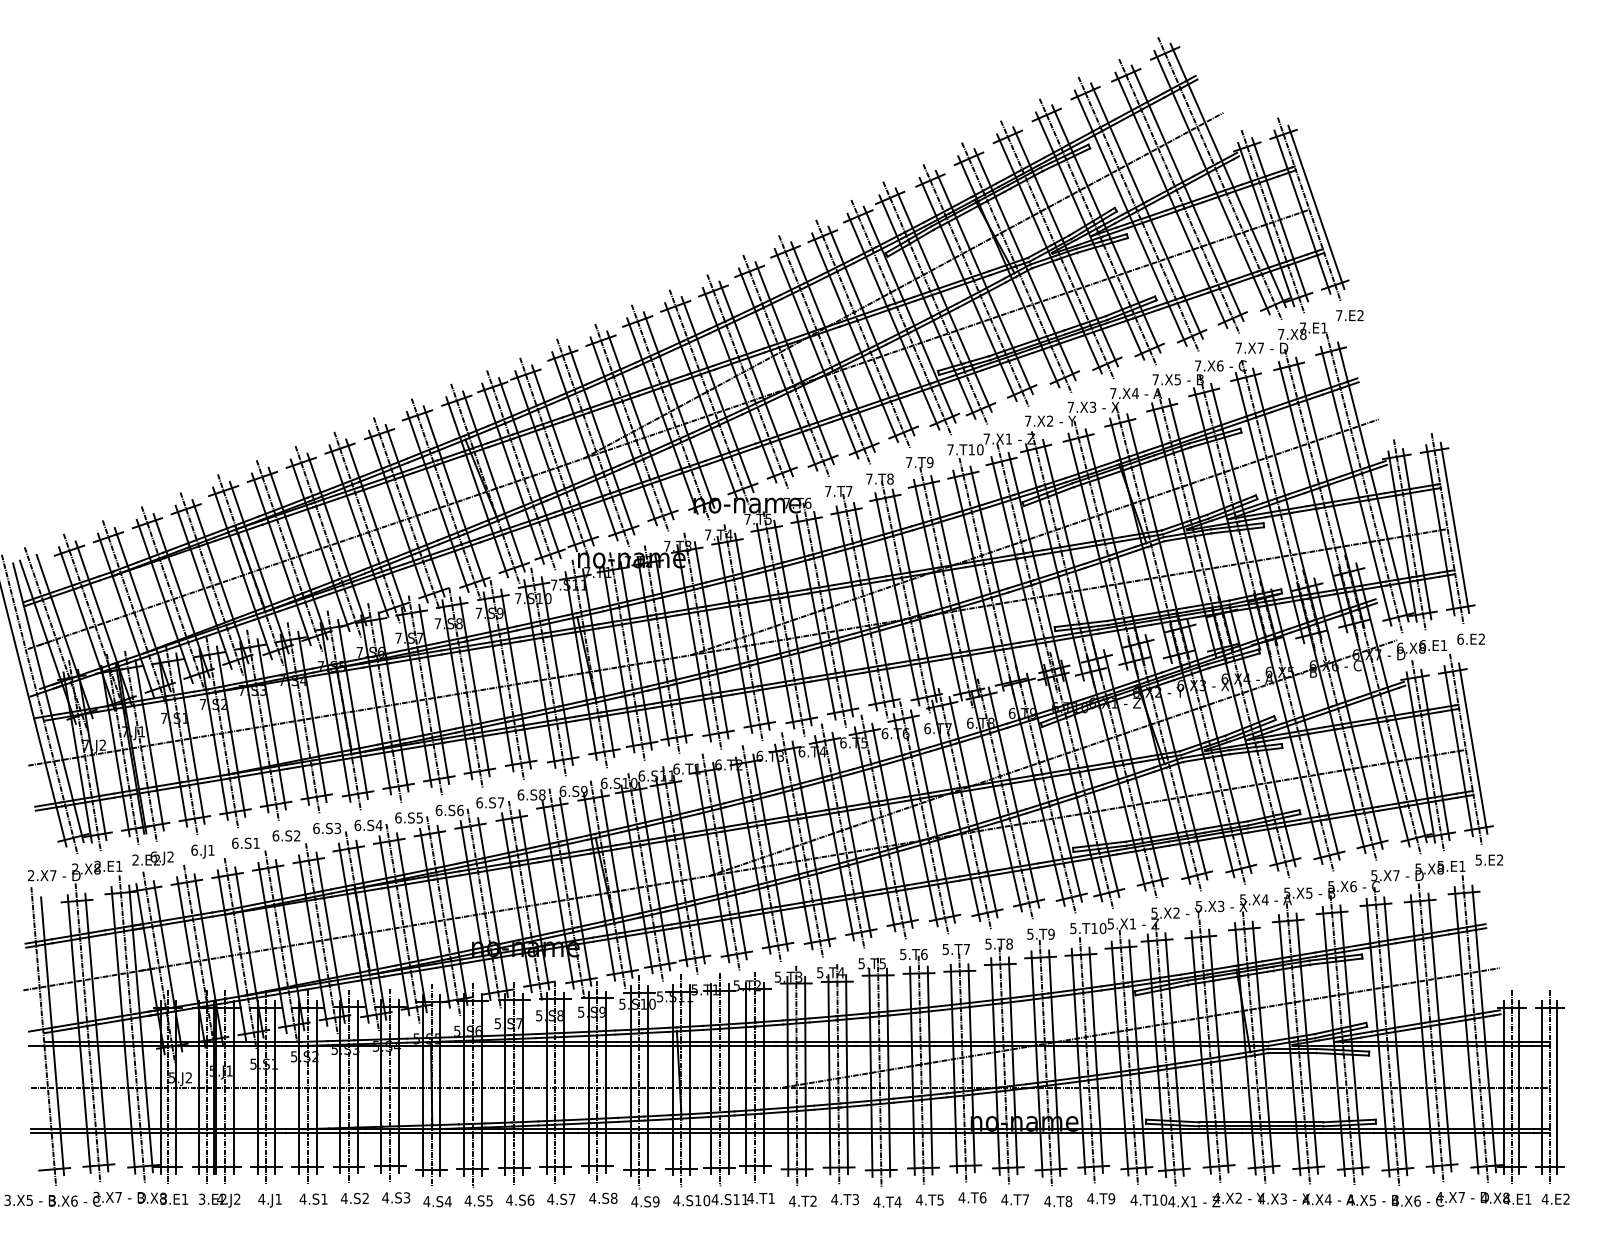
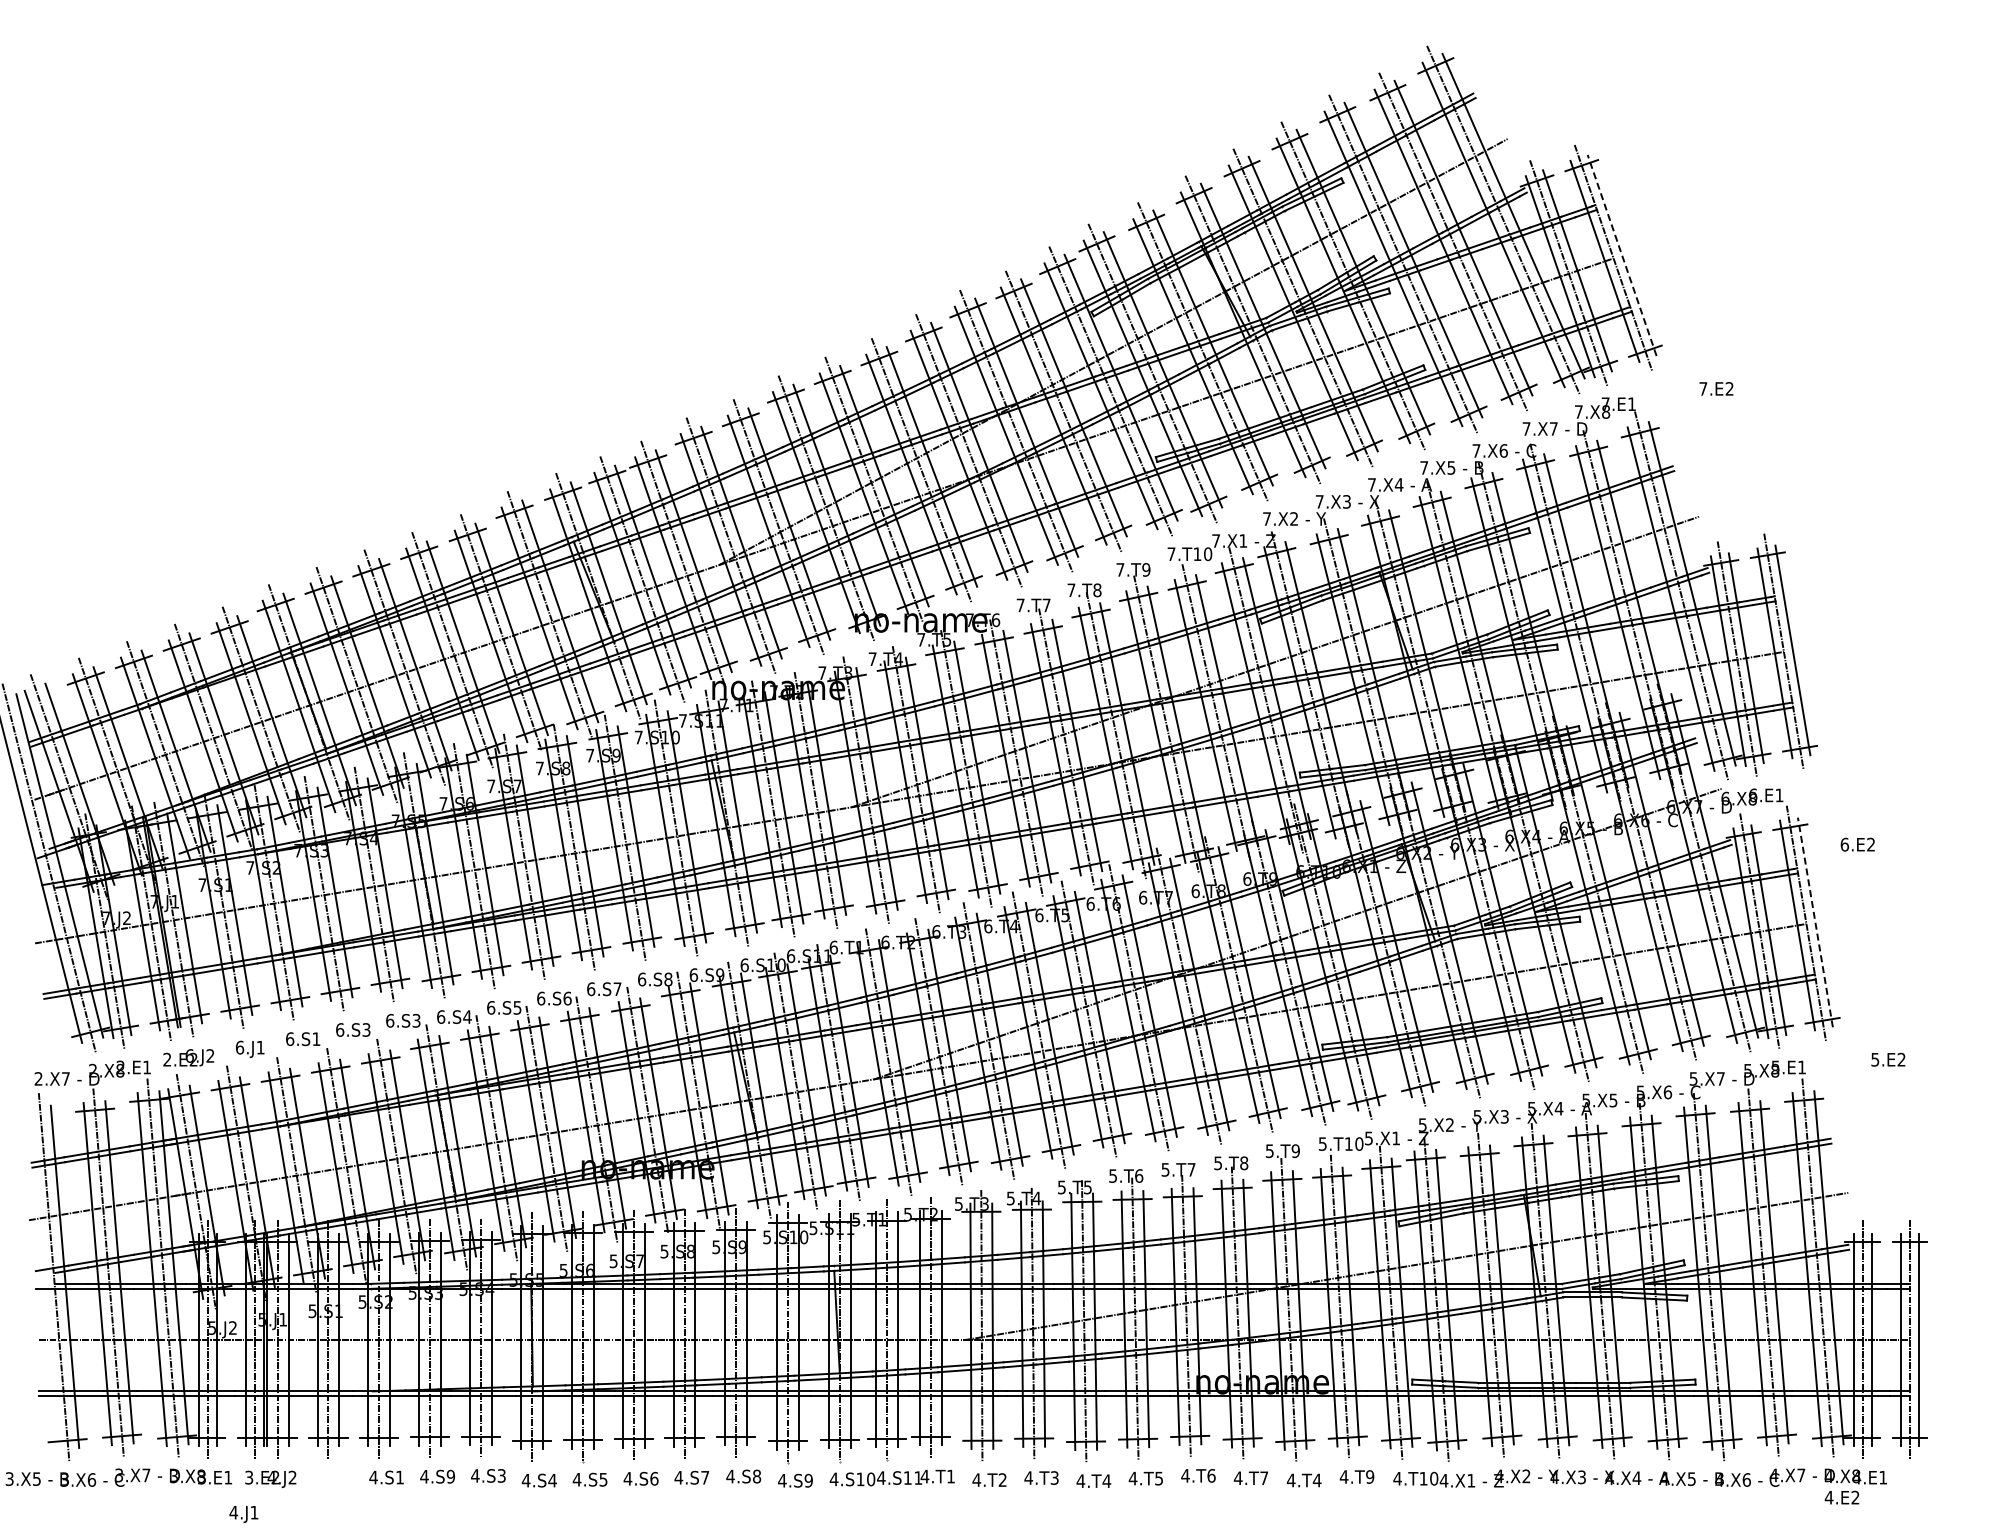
line: (1315, 207) -> (1621, 255), solid -> dashed
text: (1349, 315) -> (1716, 388), moved
text: (1470, 639) -> (1857, 844), moved
line: (1473, 748) -> (1815, 922), solid -> dashed
text: (297, 835) -> (366, 1029), 6.S2 -> 6.S3
text: (1489, 859) -> (1888, 1059), moved
text: (365, 1198) -> (450, 1476), 4.S2 -> 4.S9
text: (1555, 1199) -> (1841, 1497), moved
text: (269, 1200) -> (243, 1514), moved
text: (1068, 1201) -> (1316, 1480), 4.T8 -> 4.T4

